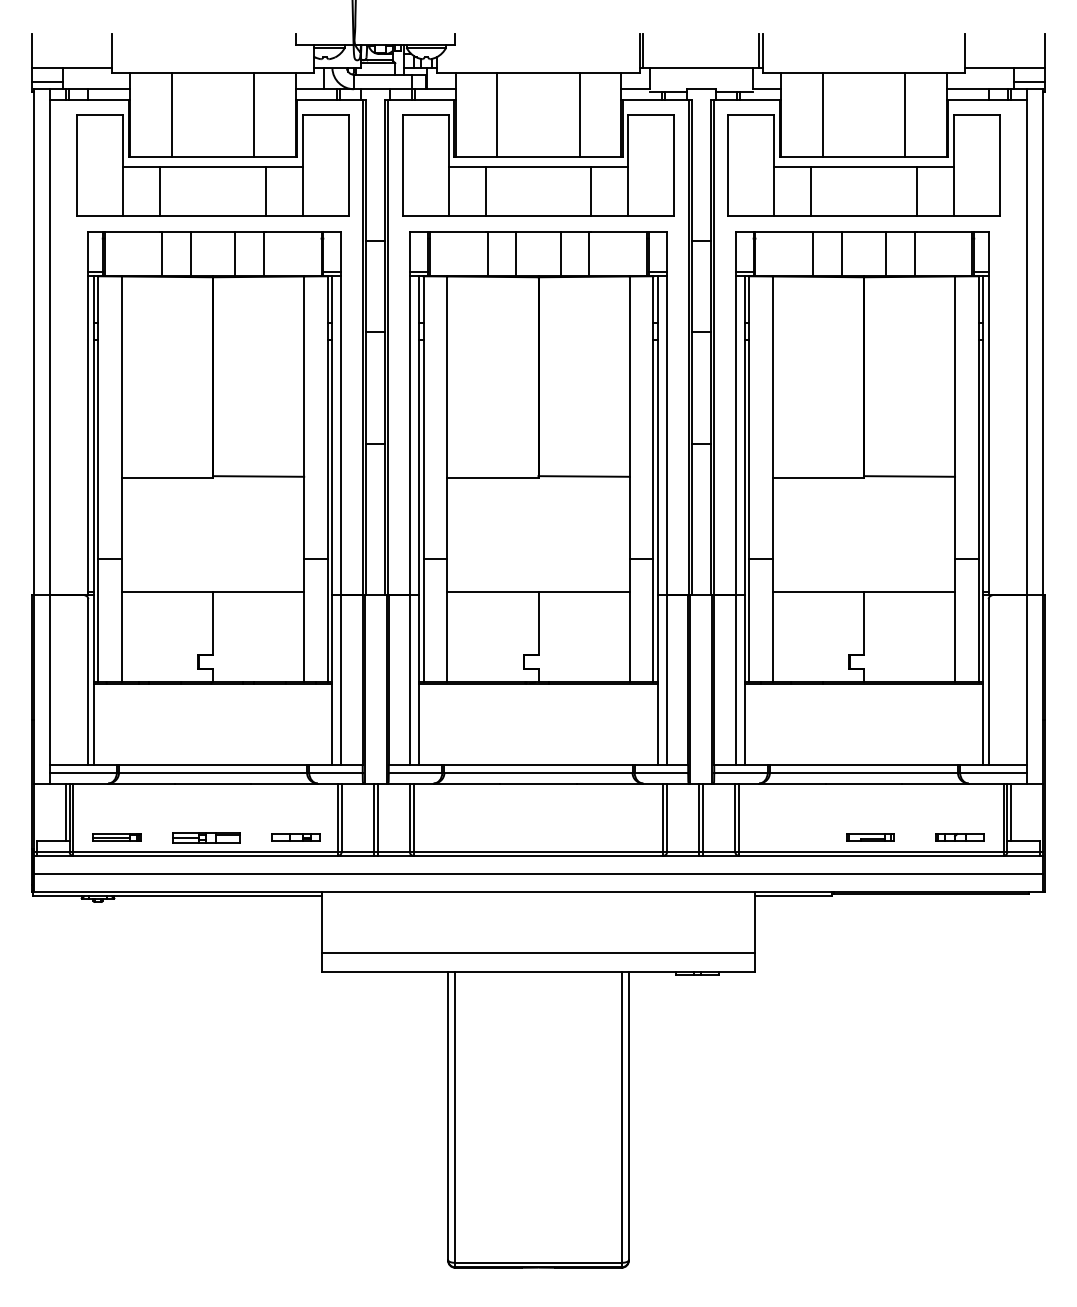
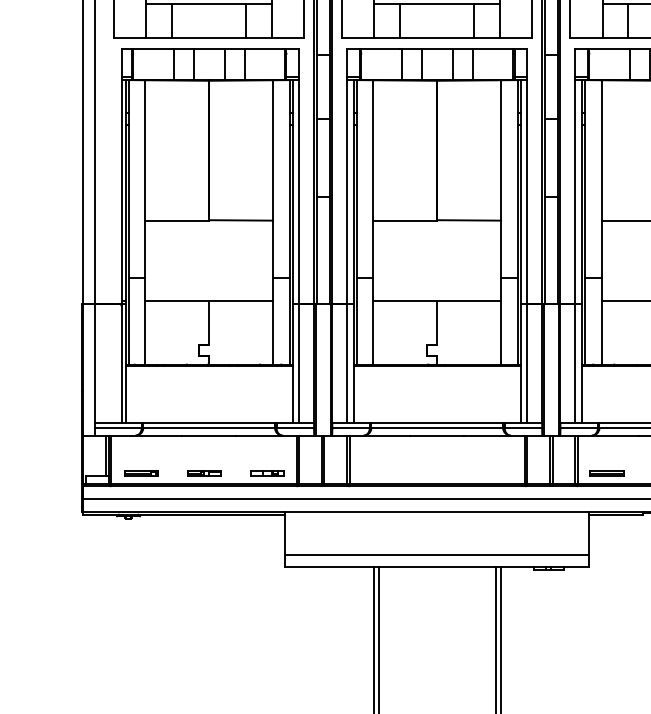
part: (206, 837) -> (204, 473), size x0.71
part: (780, 837) -> (606, 473), added

